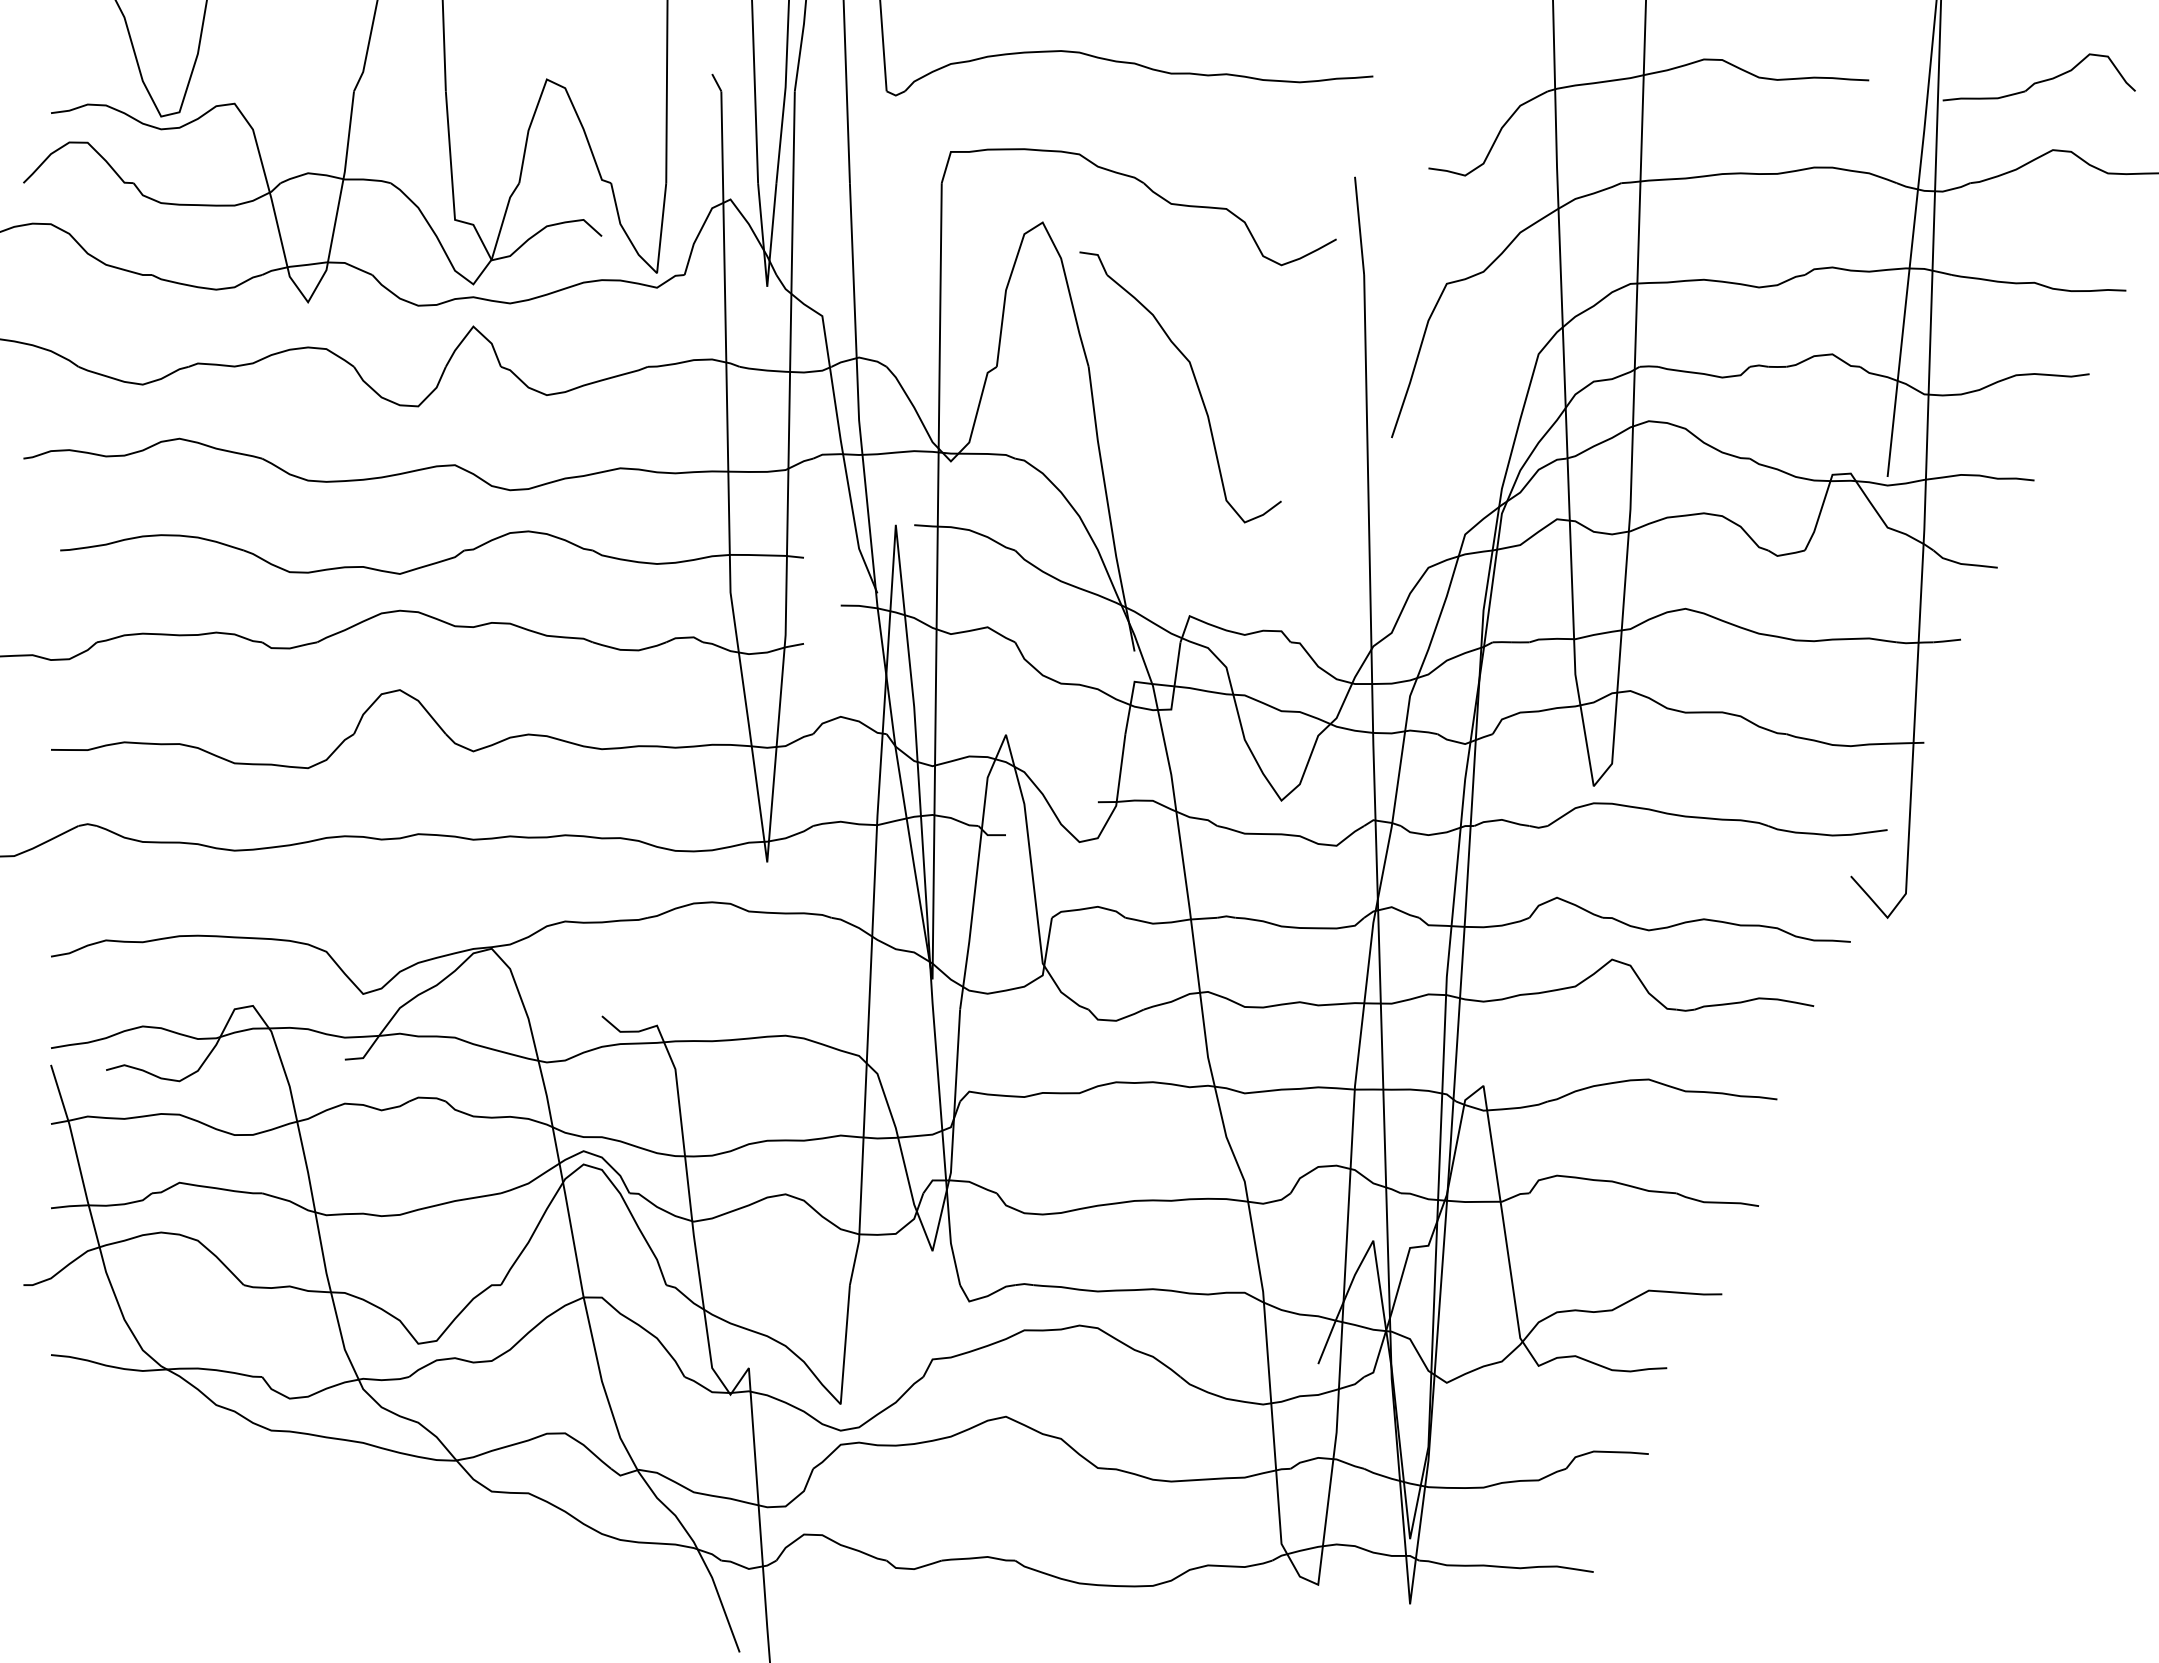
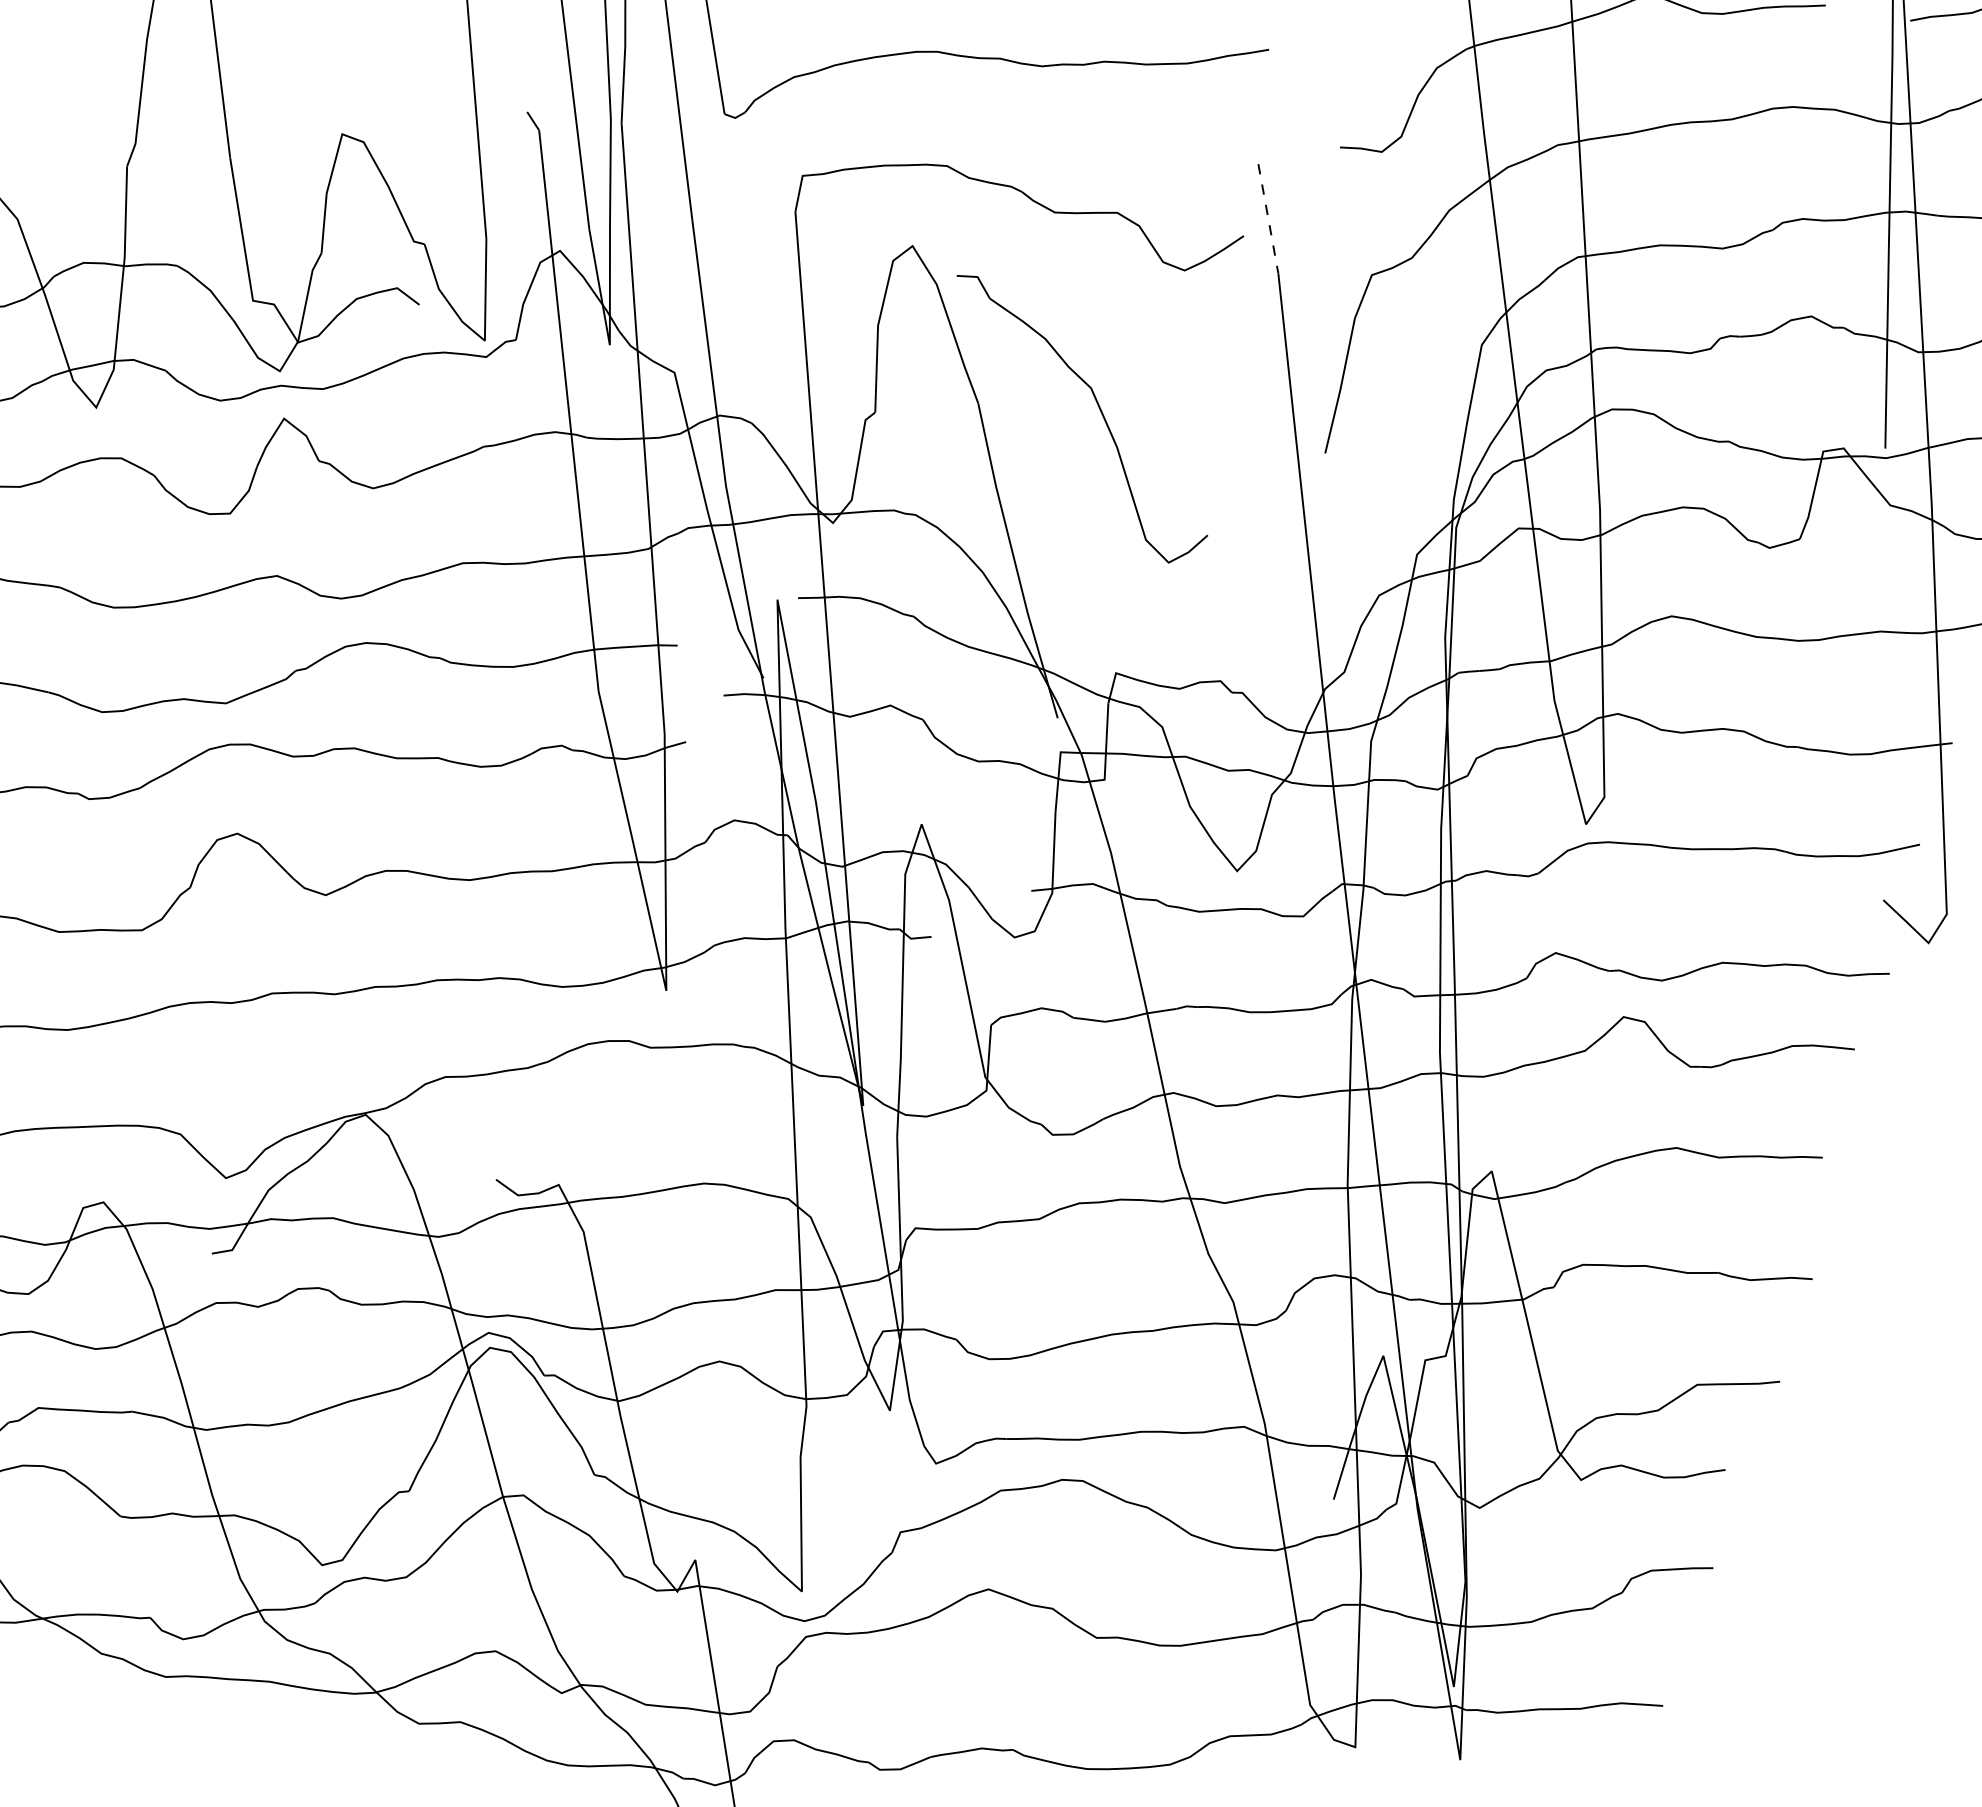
line: (1359, 226) -> (1268, 219), solid -> dashed

